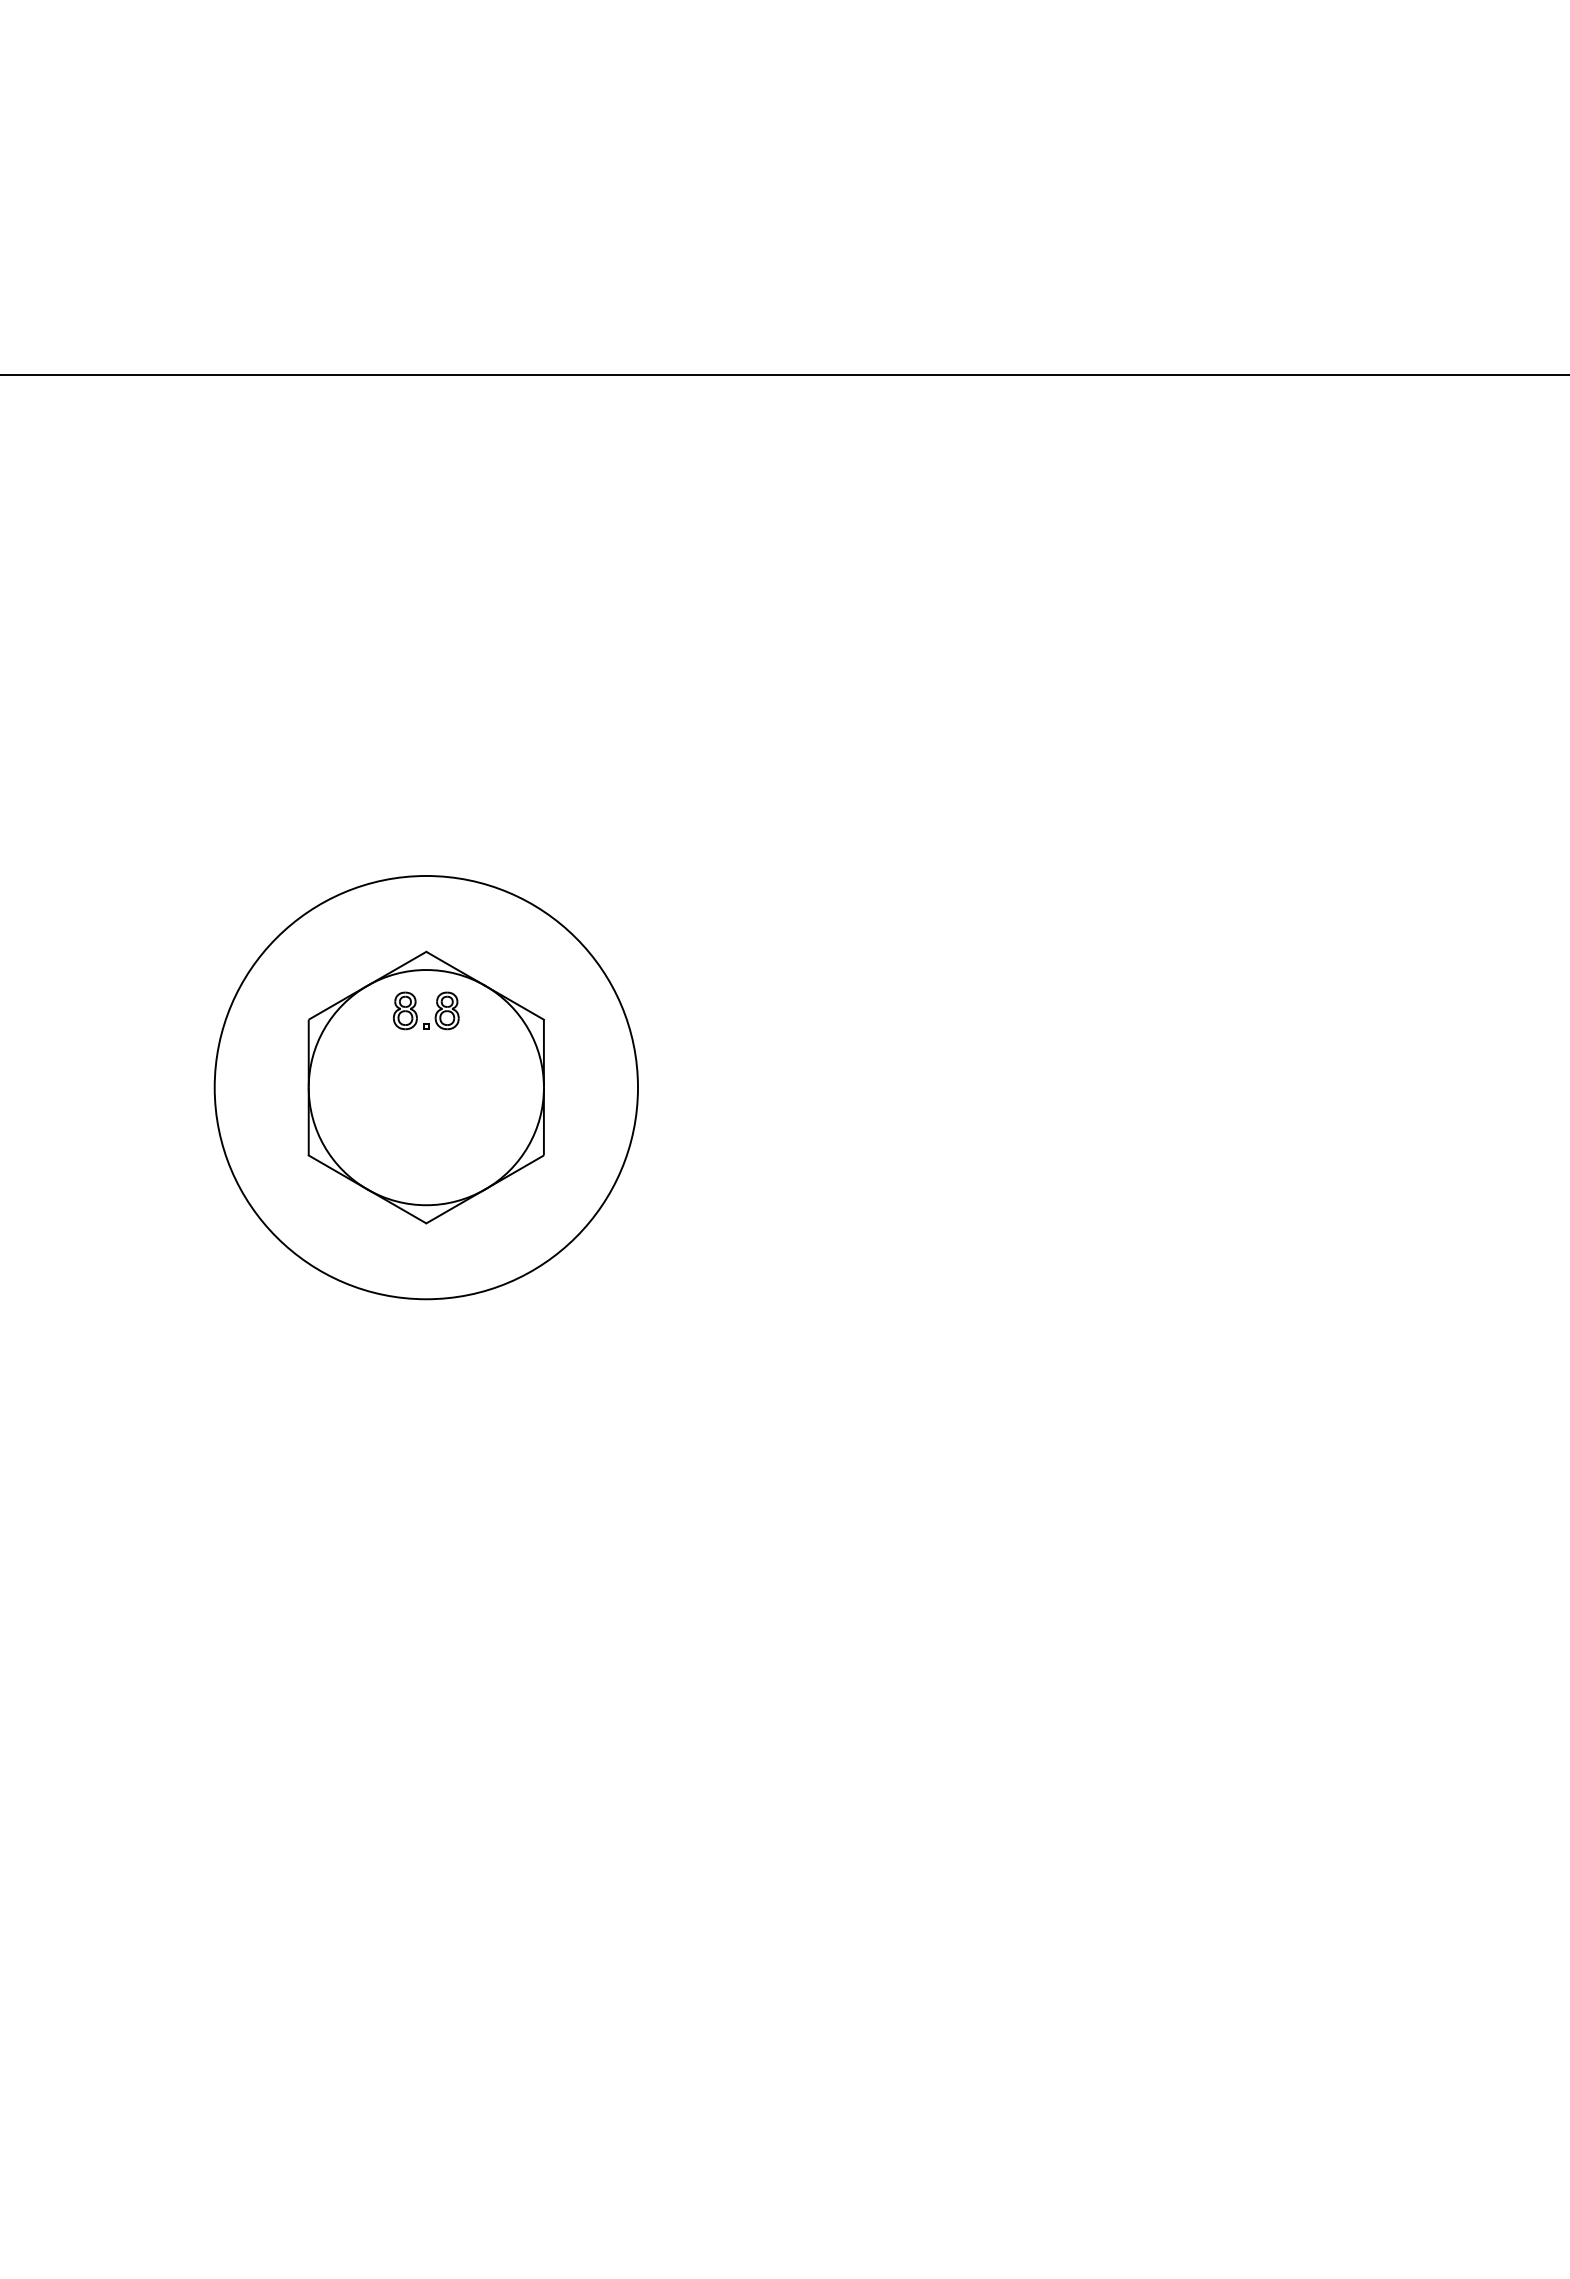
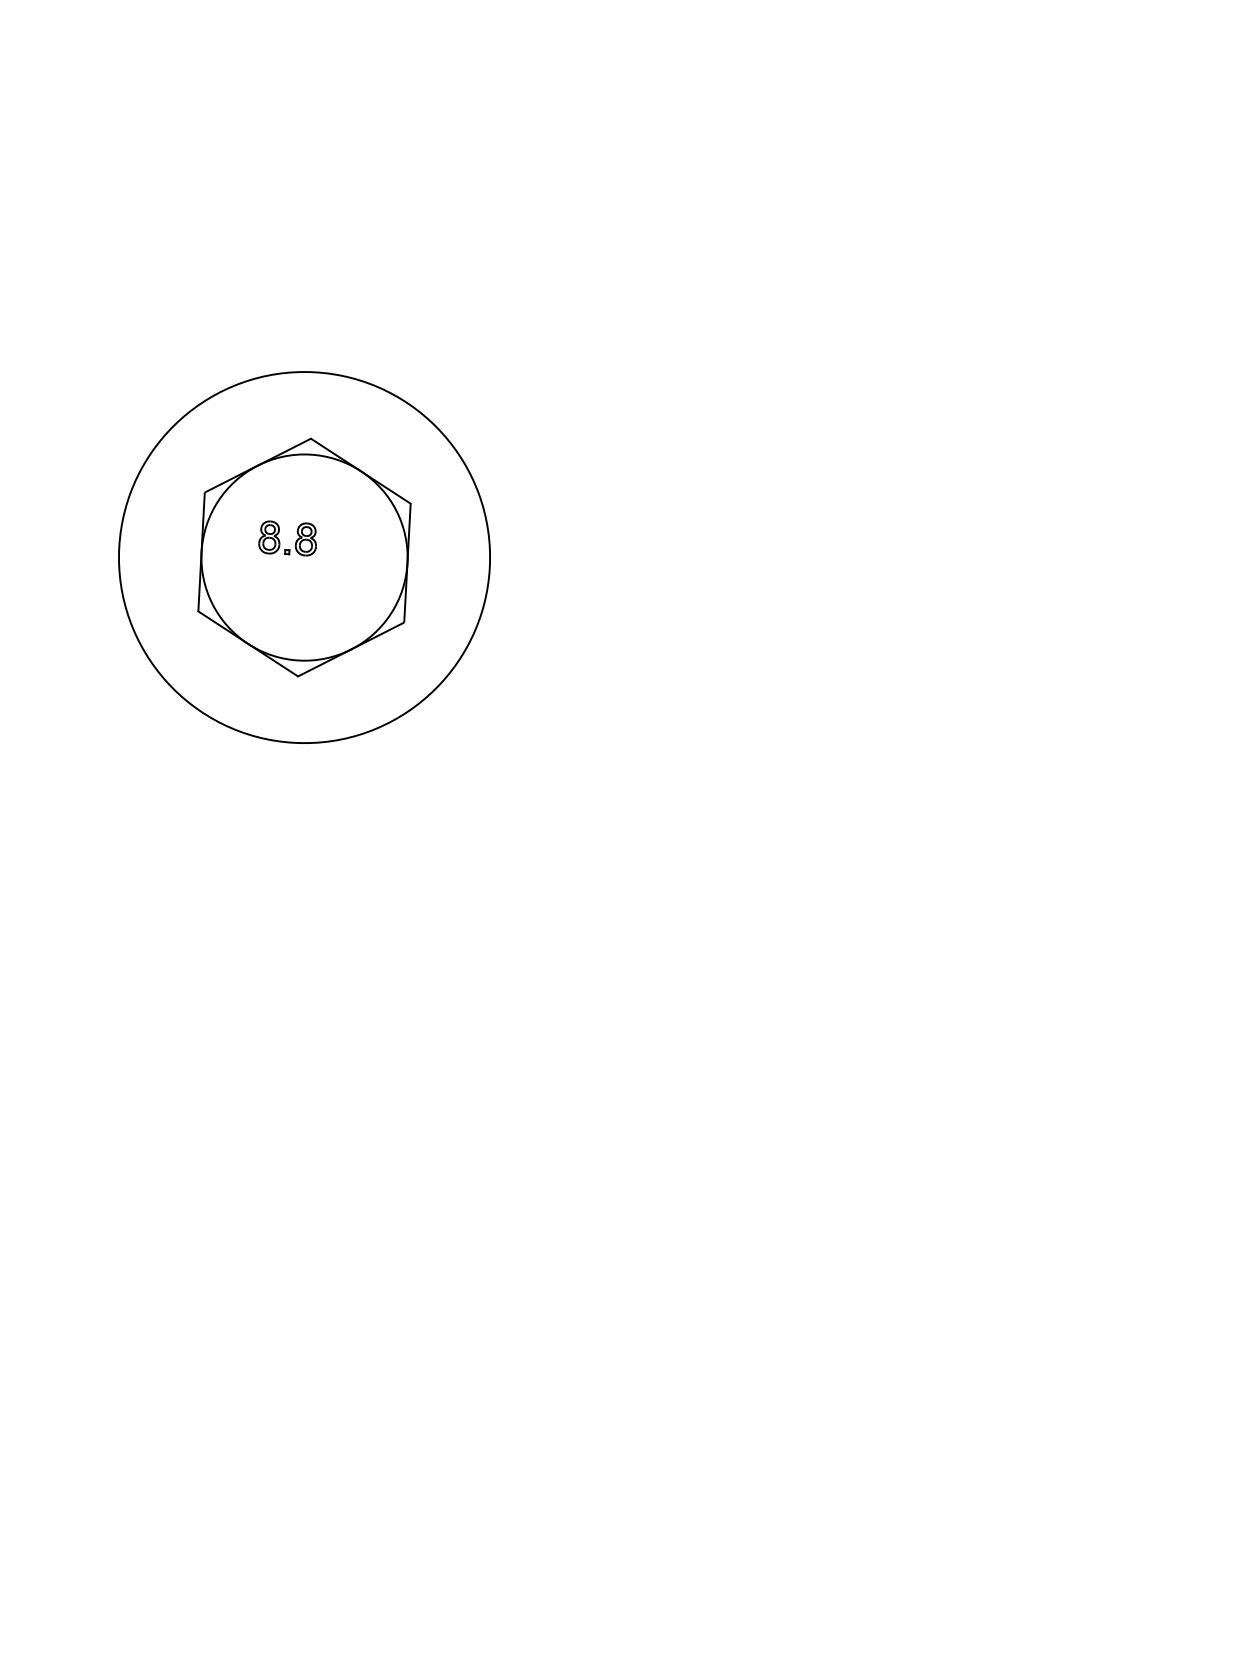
part: (435, 1013) -> (295, 541), moved

